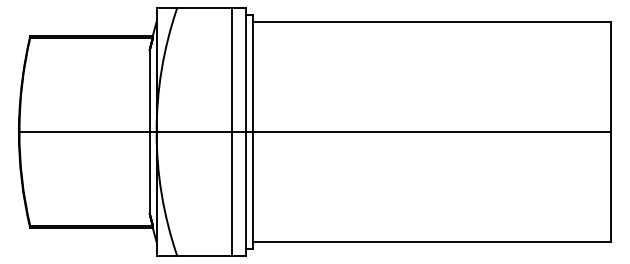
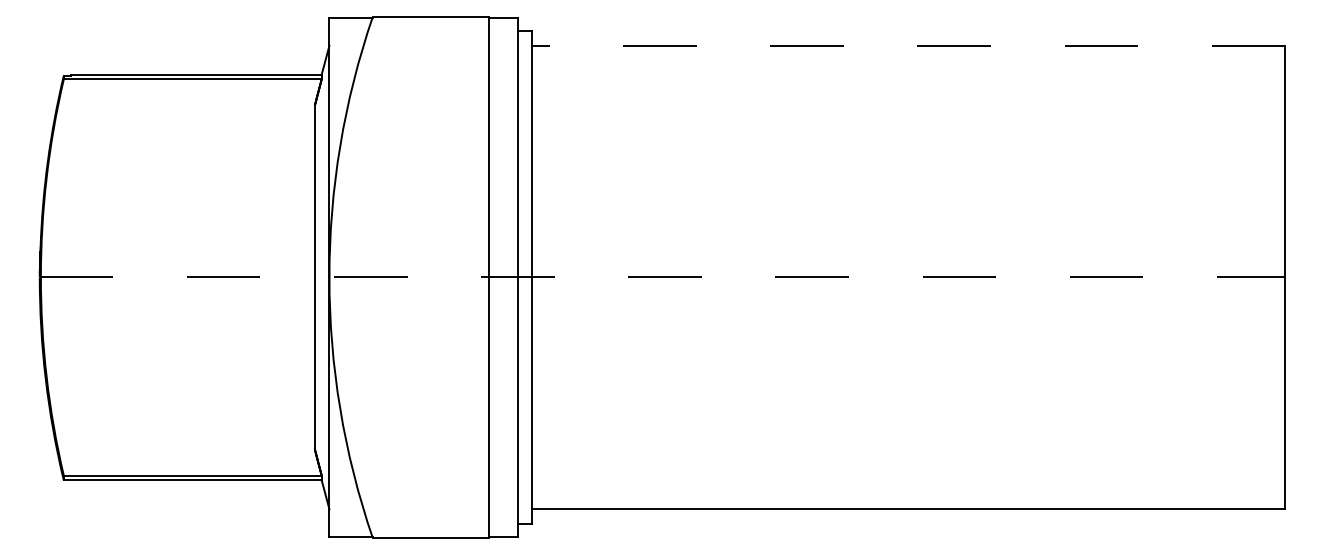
line: (431, 21) -> (907, 45), solid -> dashed
line: (315, 131) -> (663, 276), solid -> dashed

